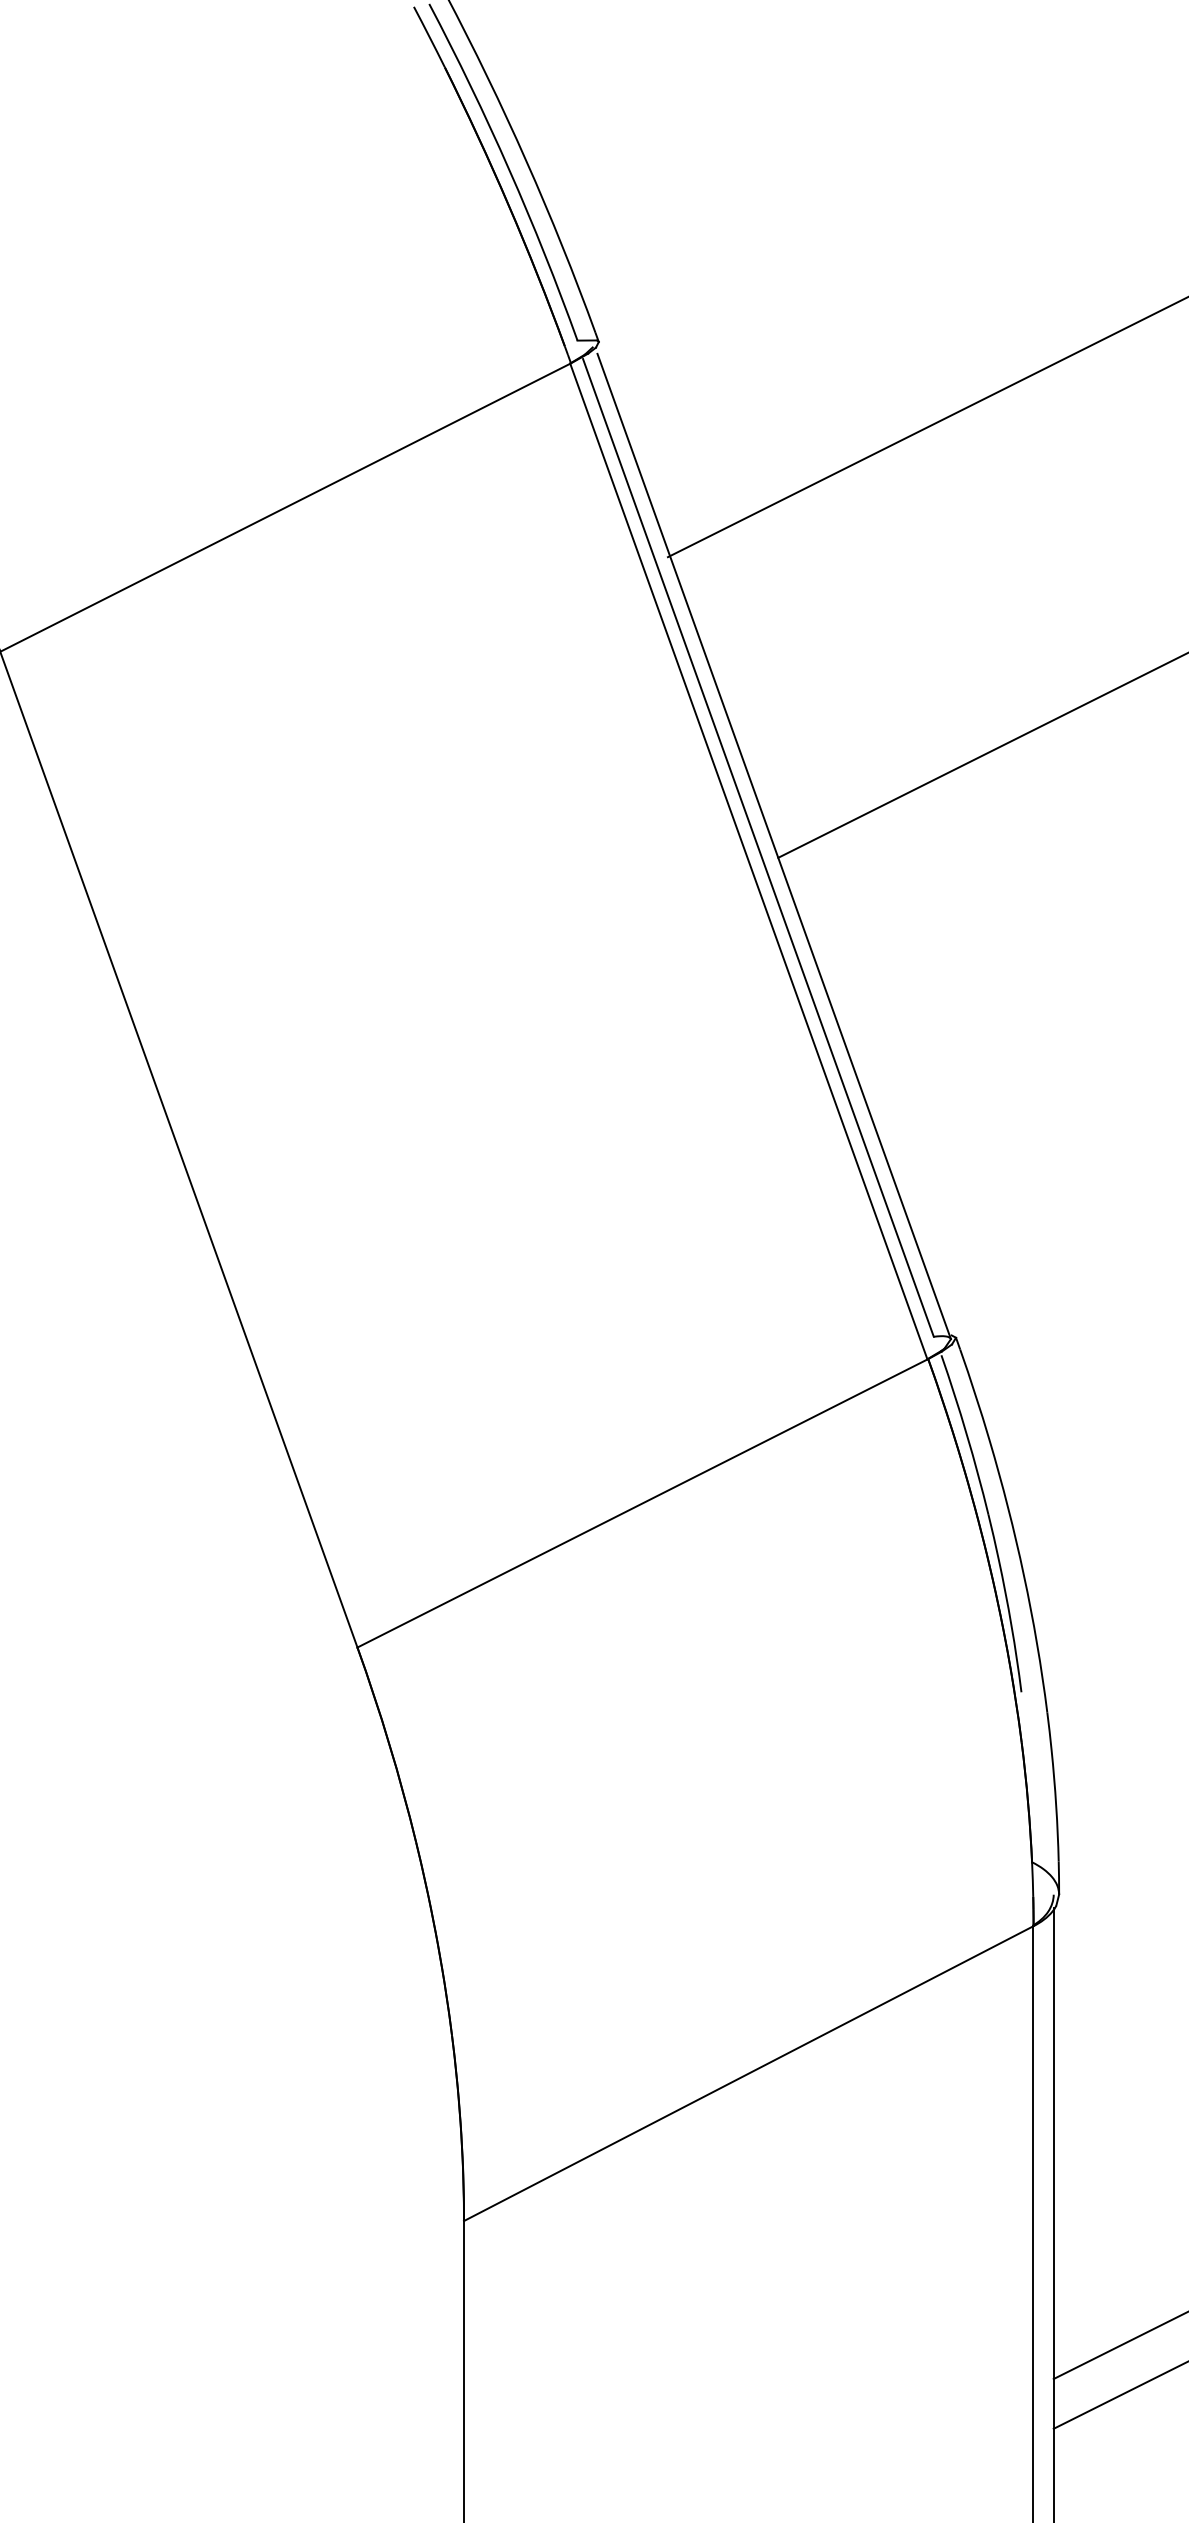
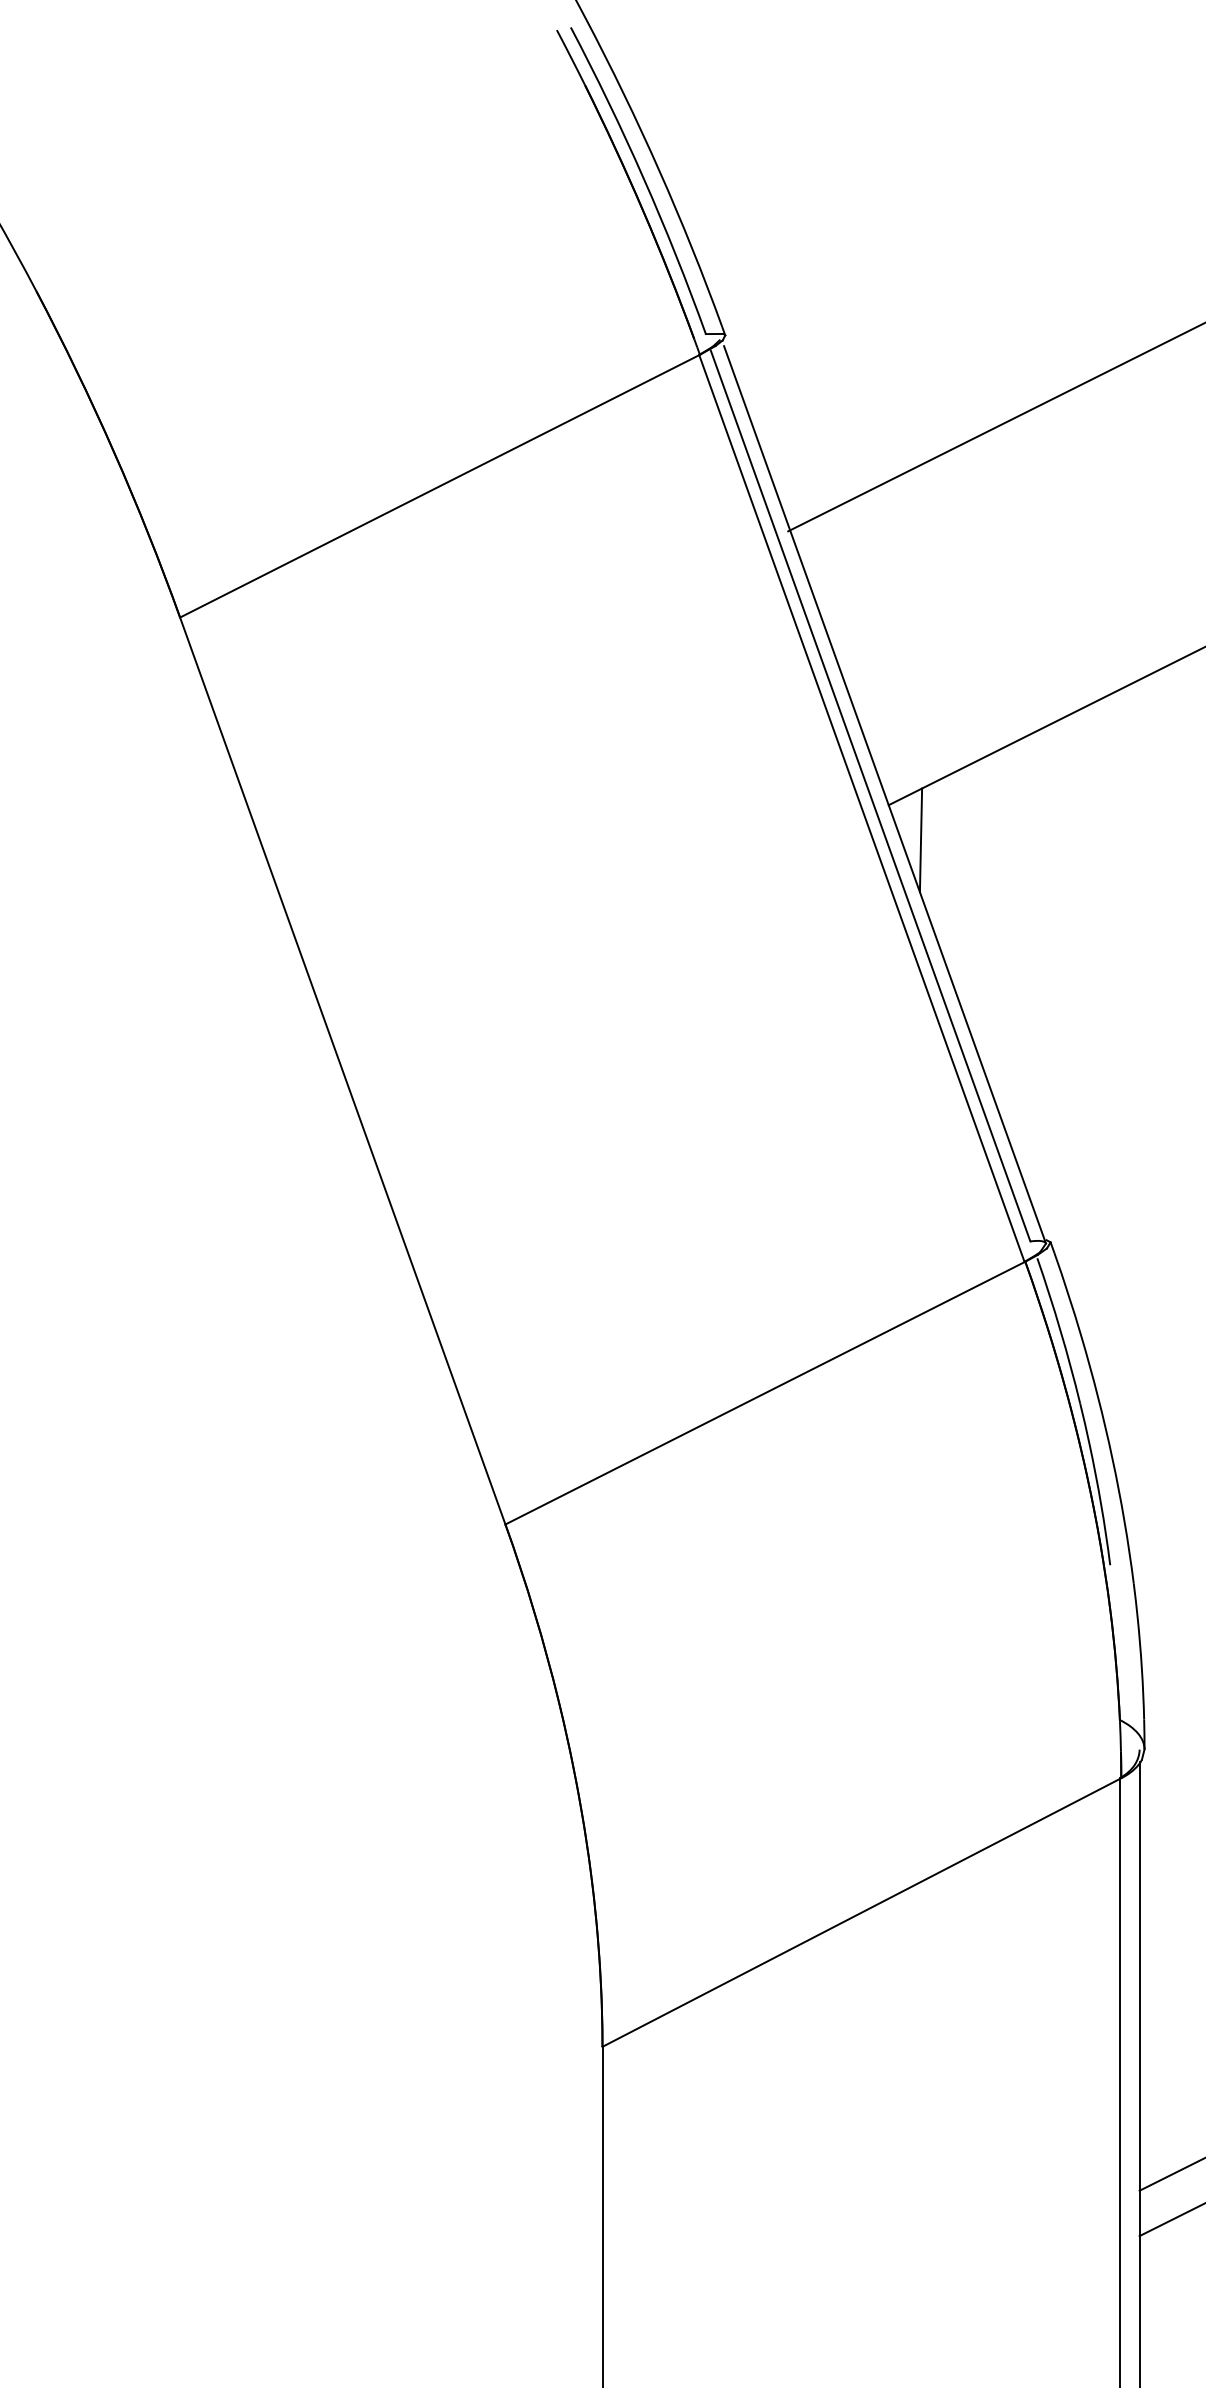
line: (813, 896) -> (920, 840), added

